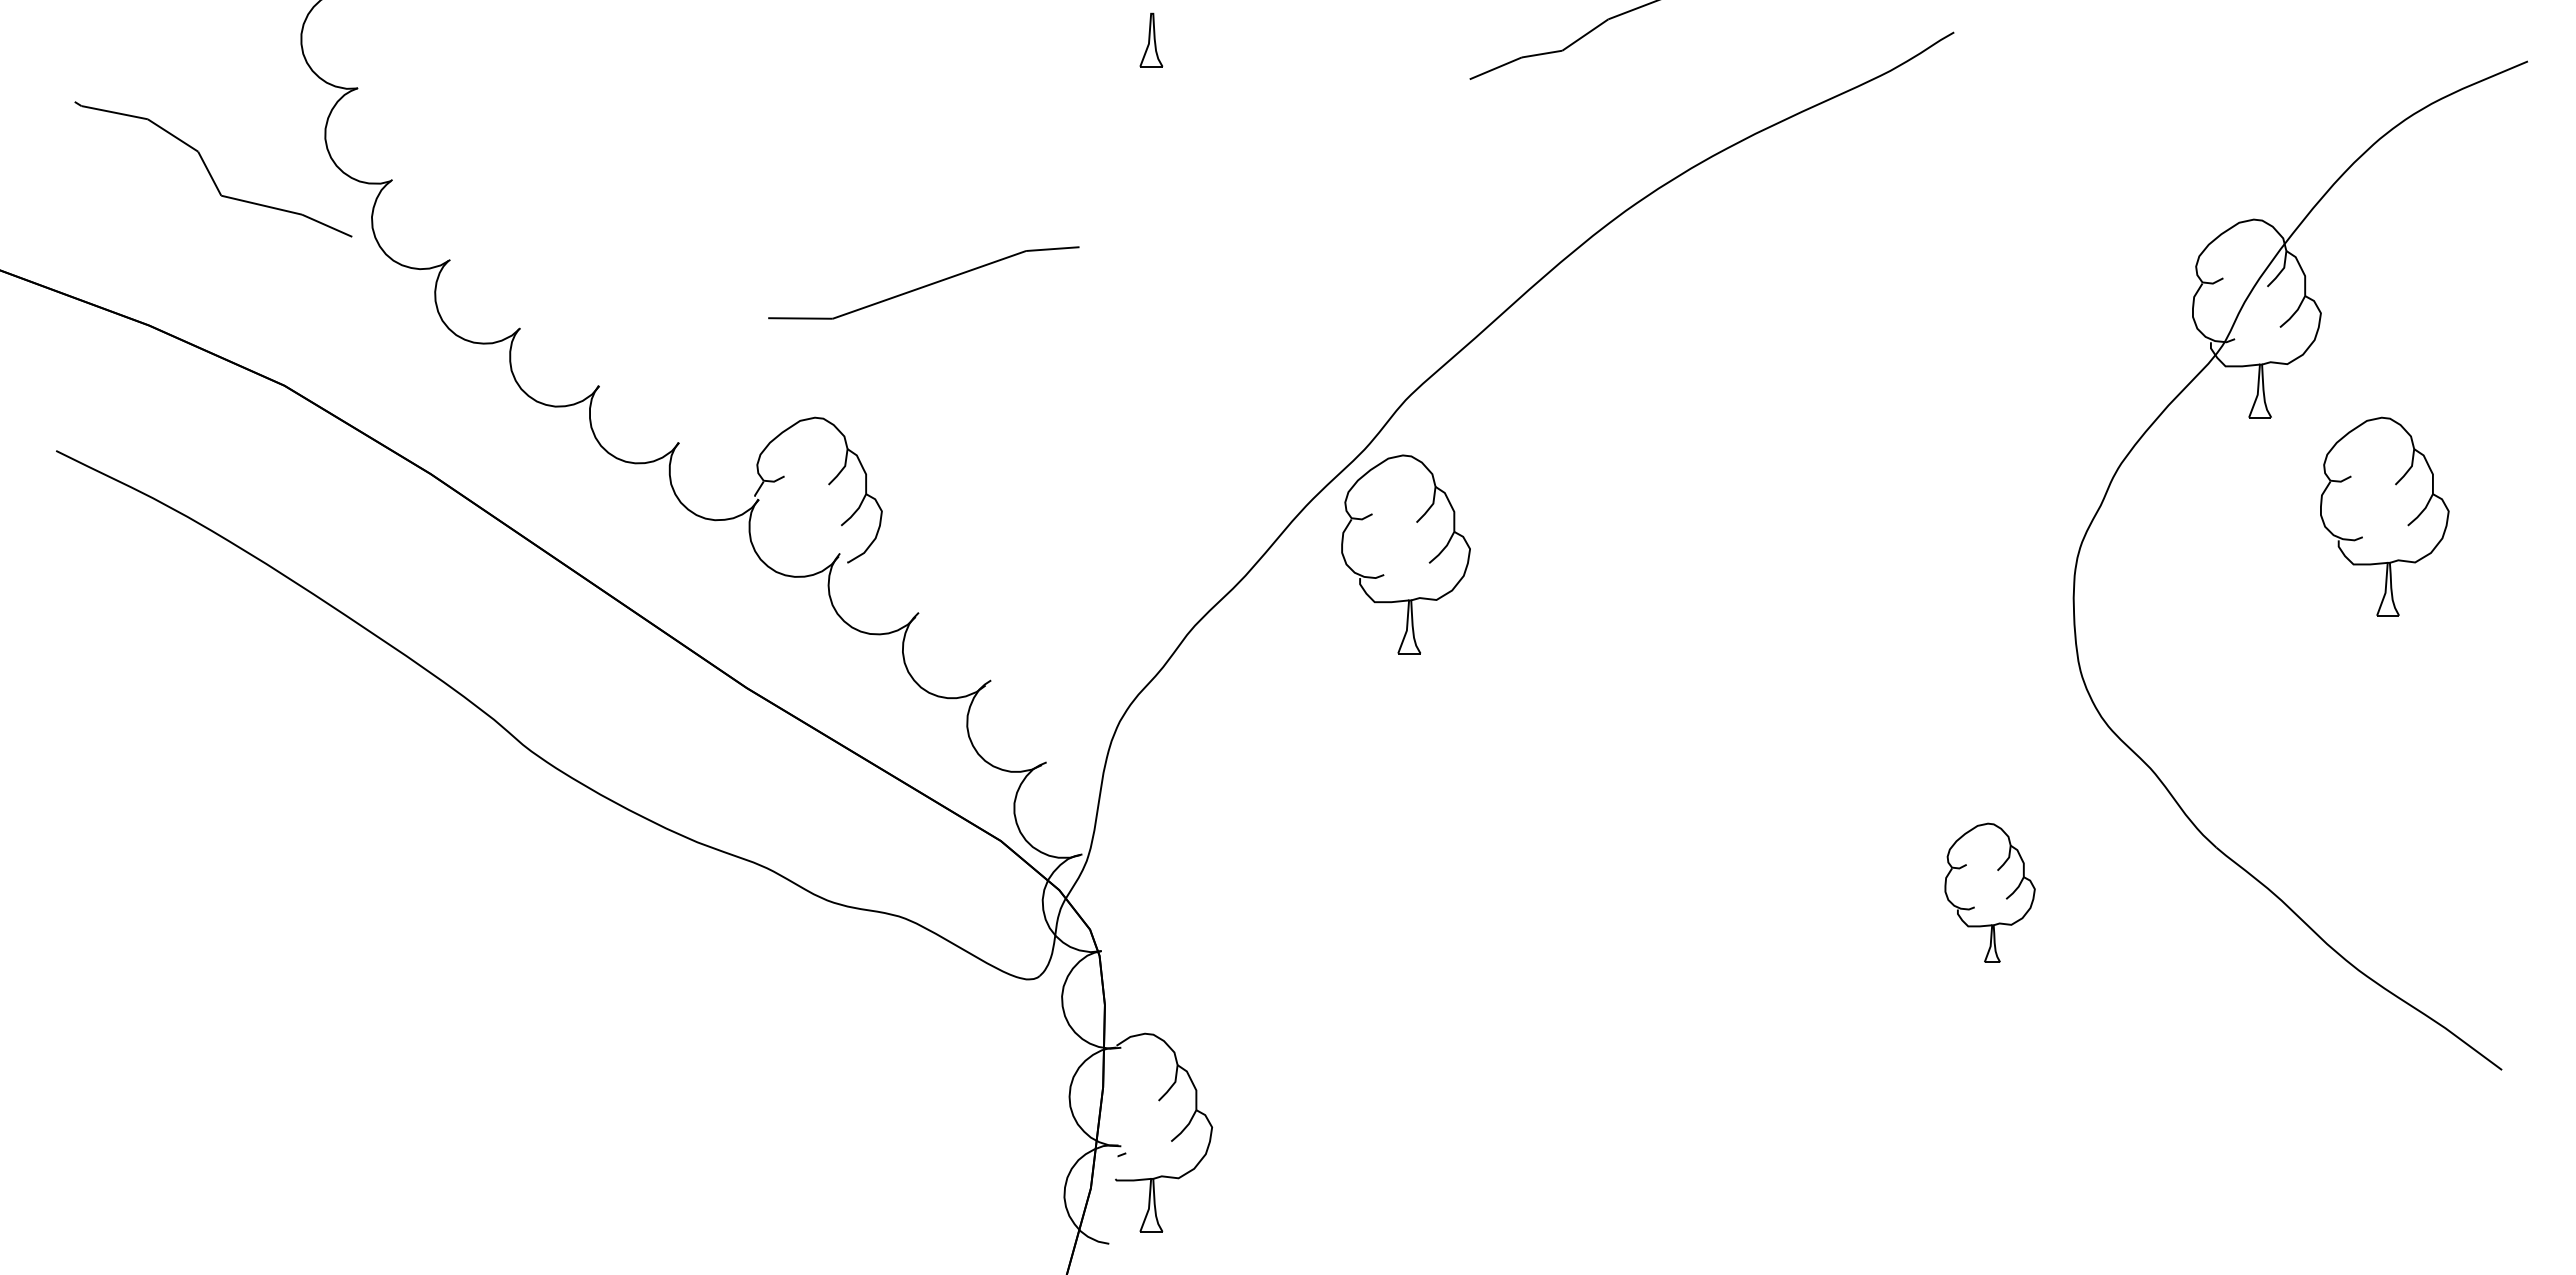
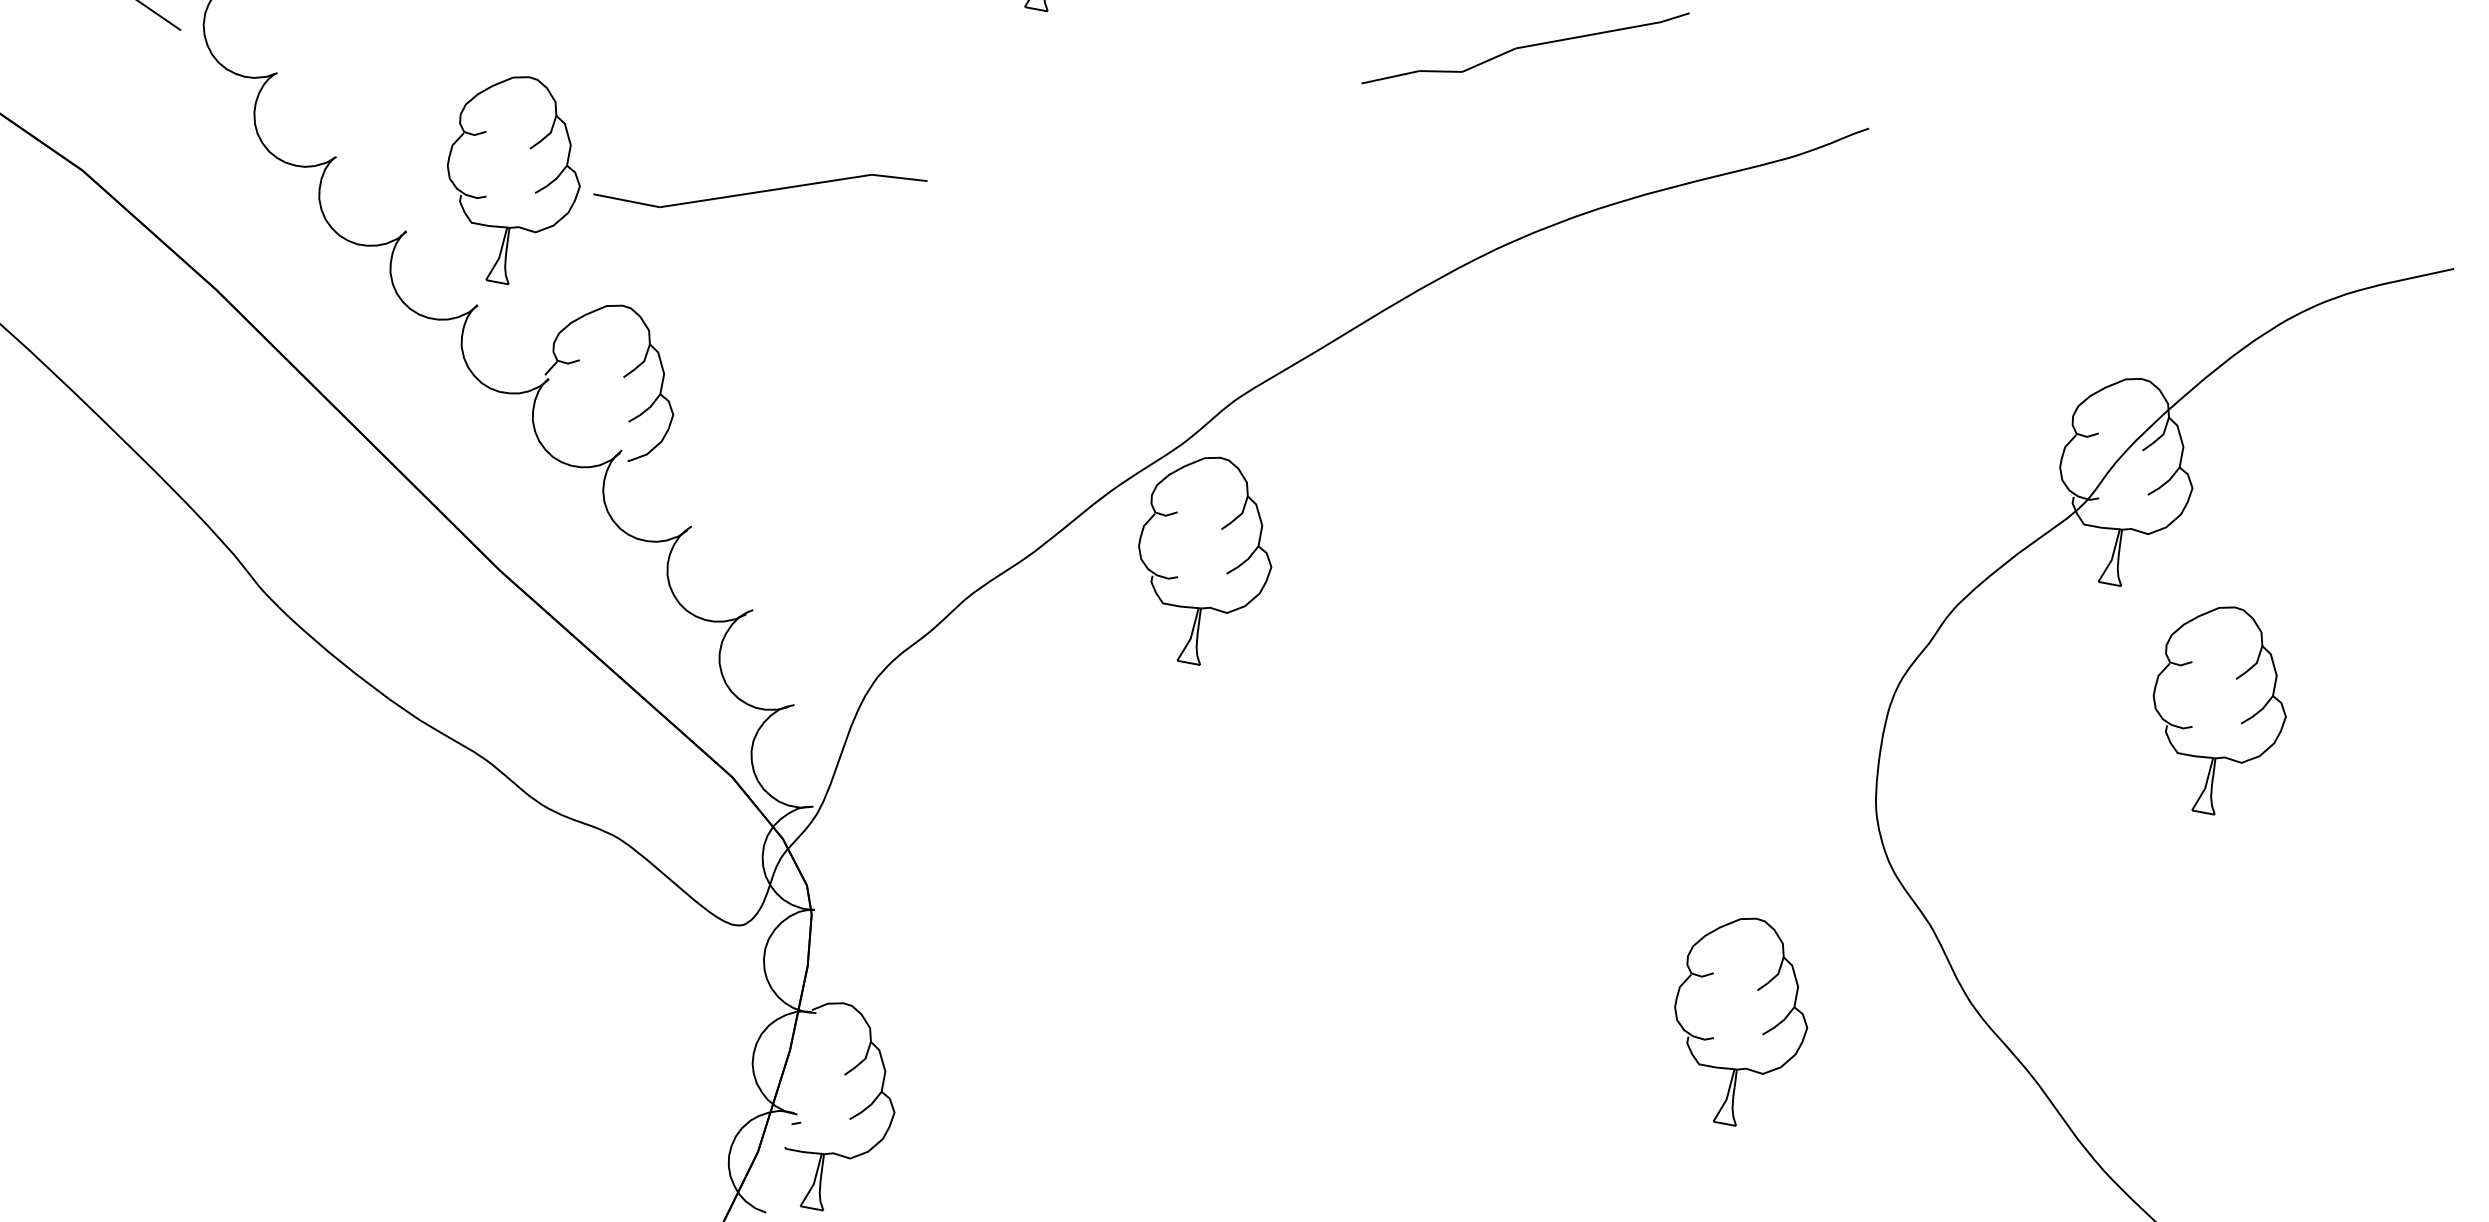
part: (712, 326) -> (534, 192), added
part: (1989, 892) -> (1739, 1020), size x1.43

